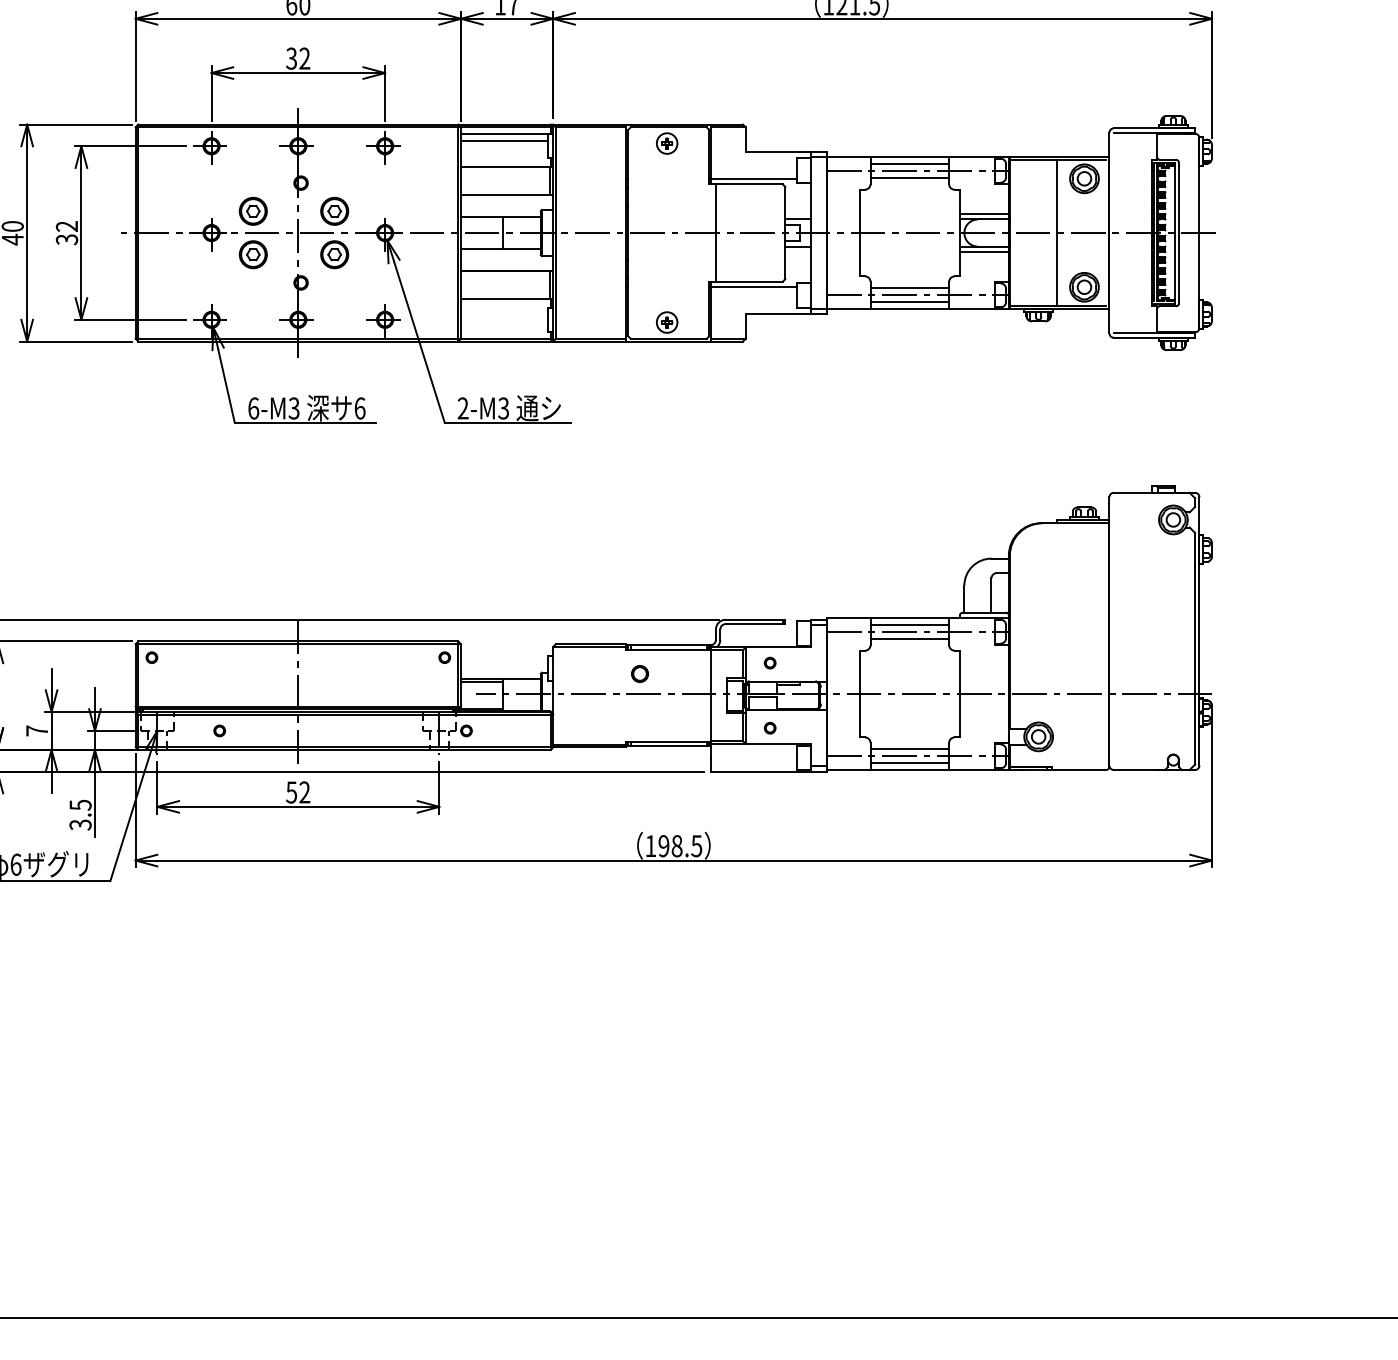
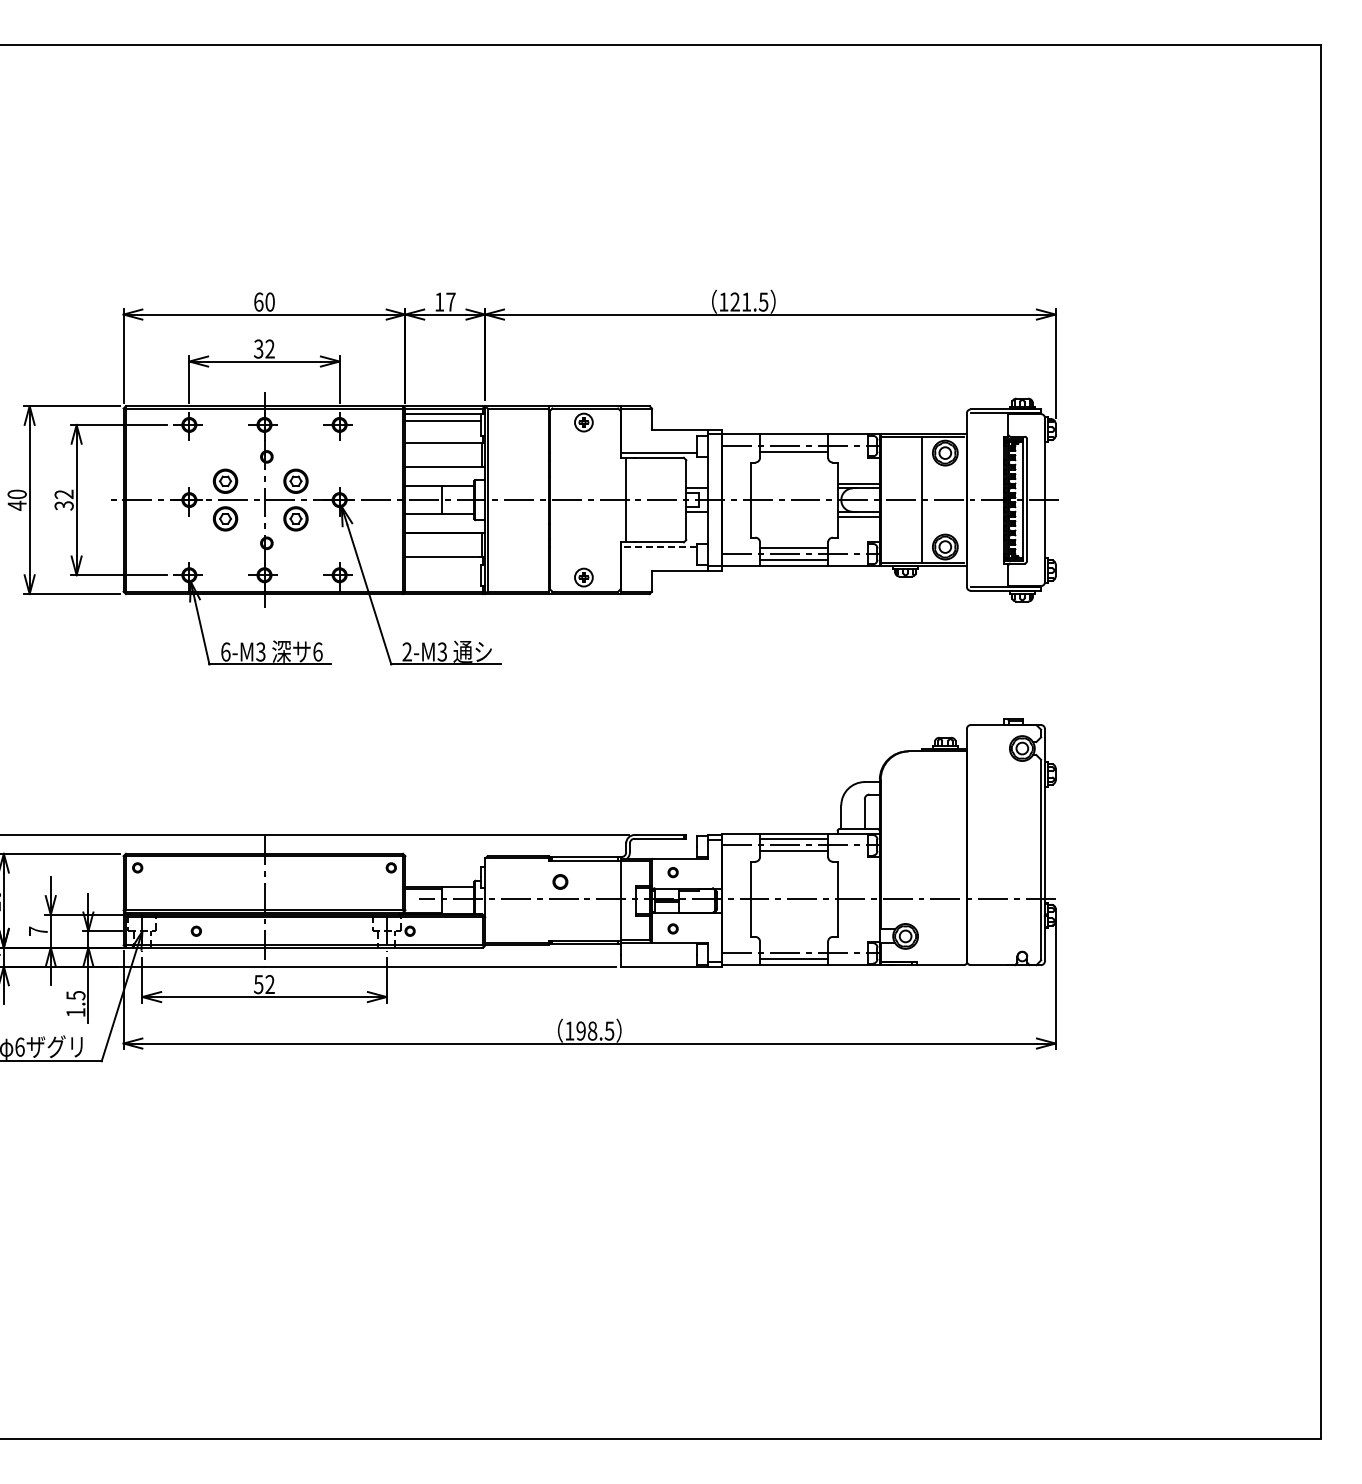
line: (910, 163) -> (794, 439), removed
line: (754, 287) -> (659, 547), solid -> dashed
line: (910, 749) -> (794, 947), removed
text: (80, 824) -> (75, 1012), 3.5 -> 1.5

